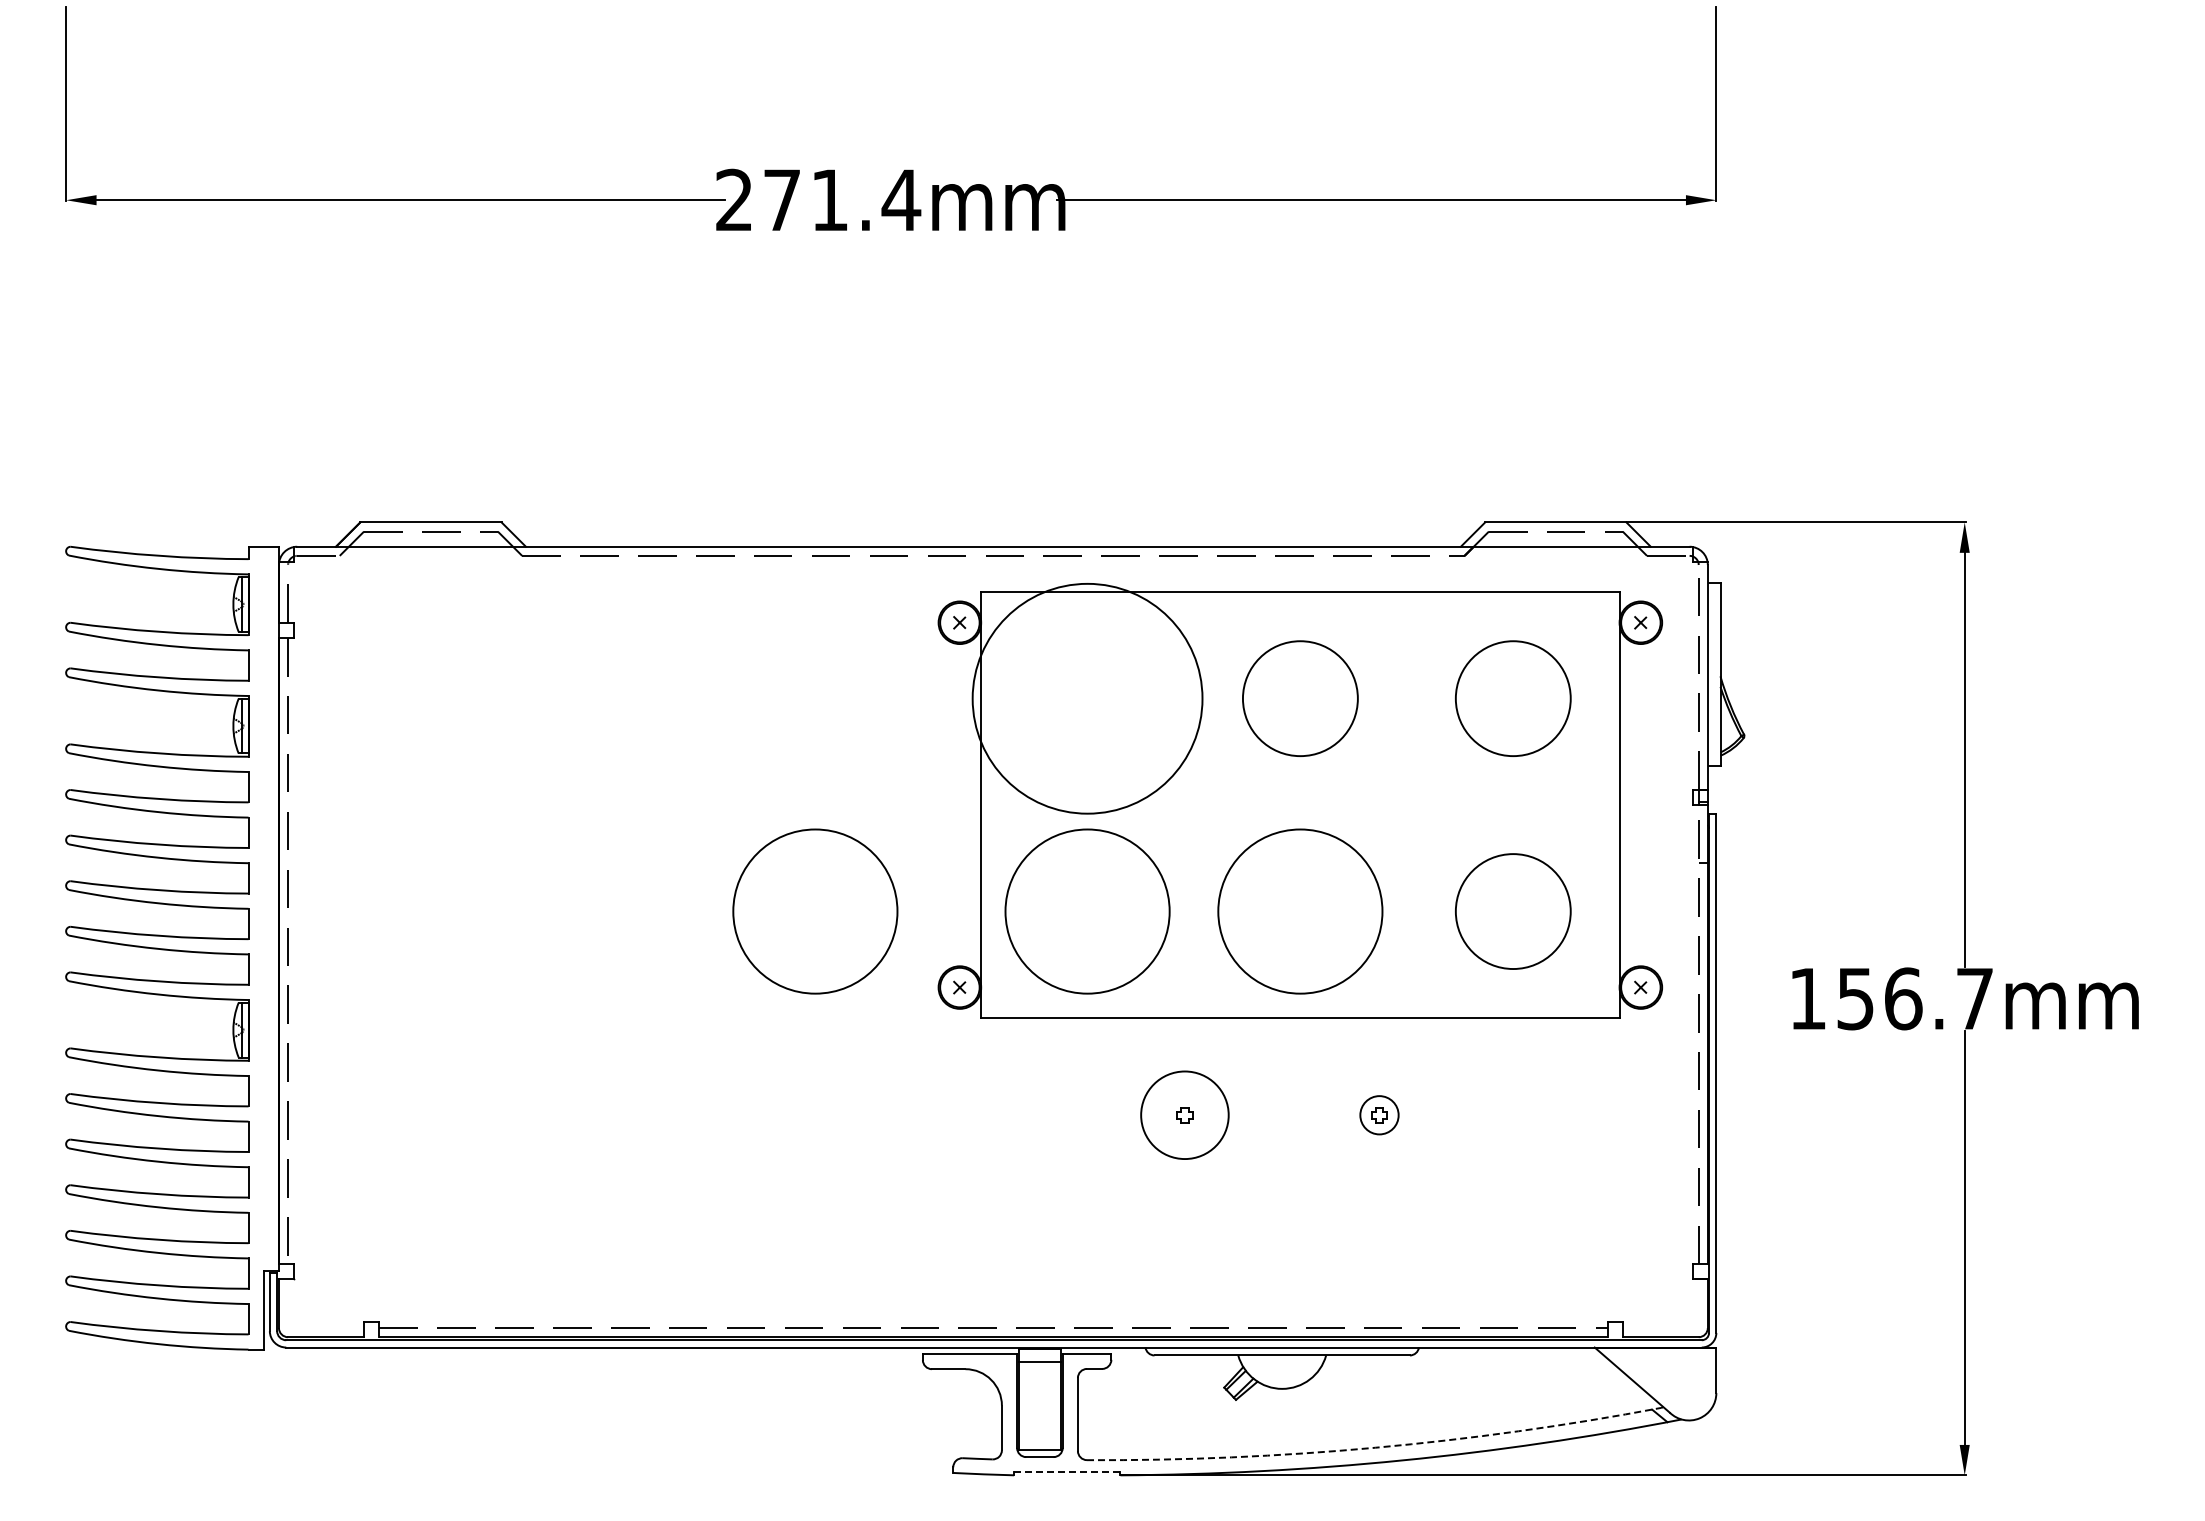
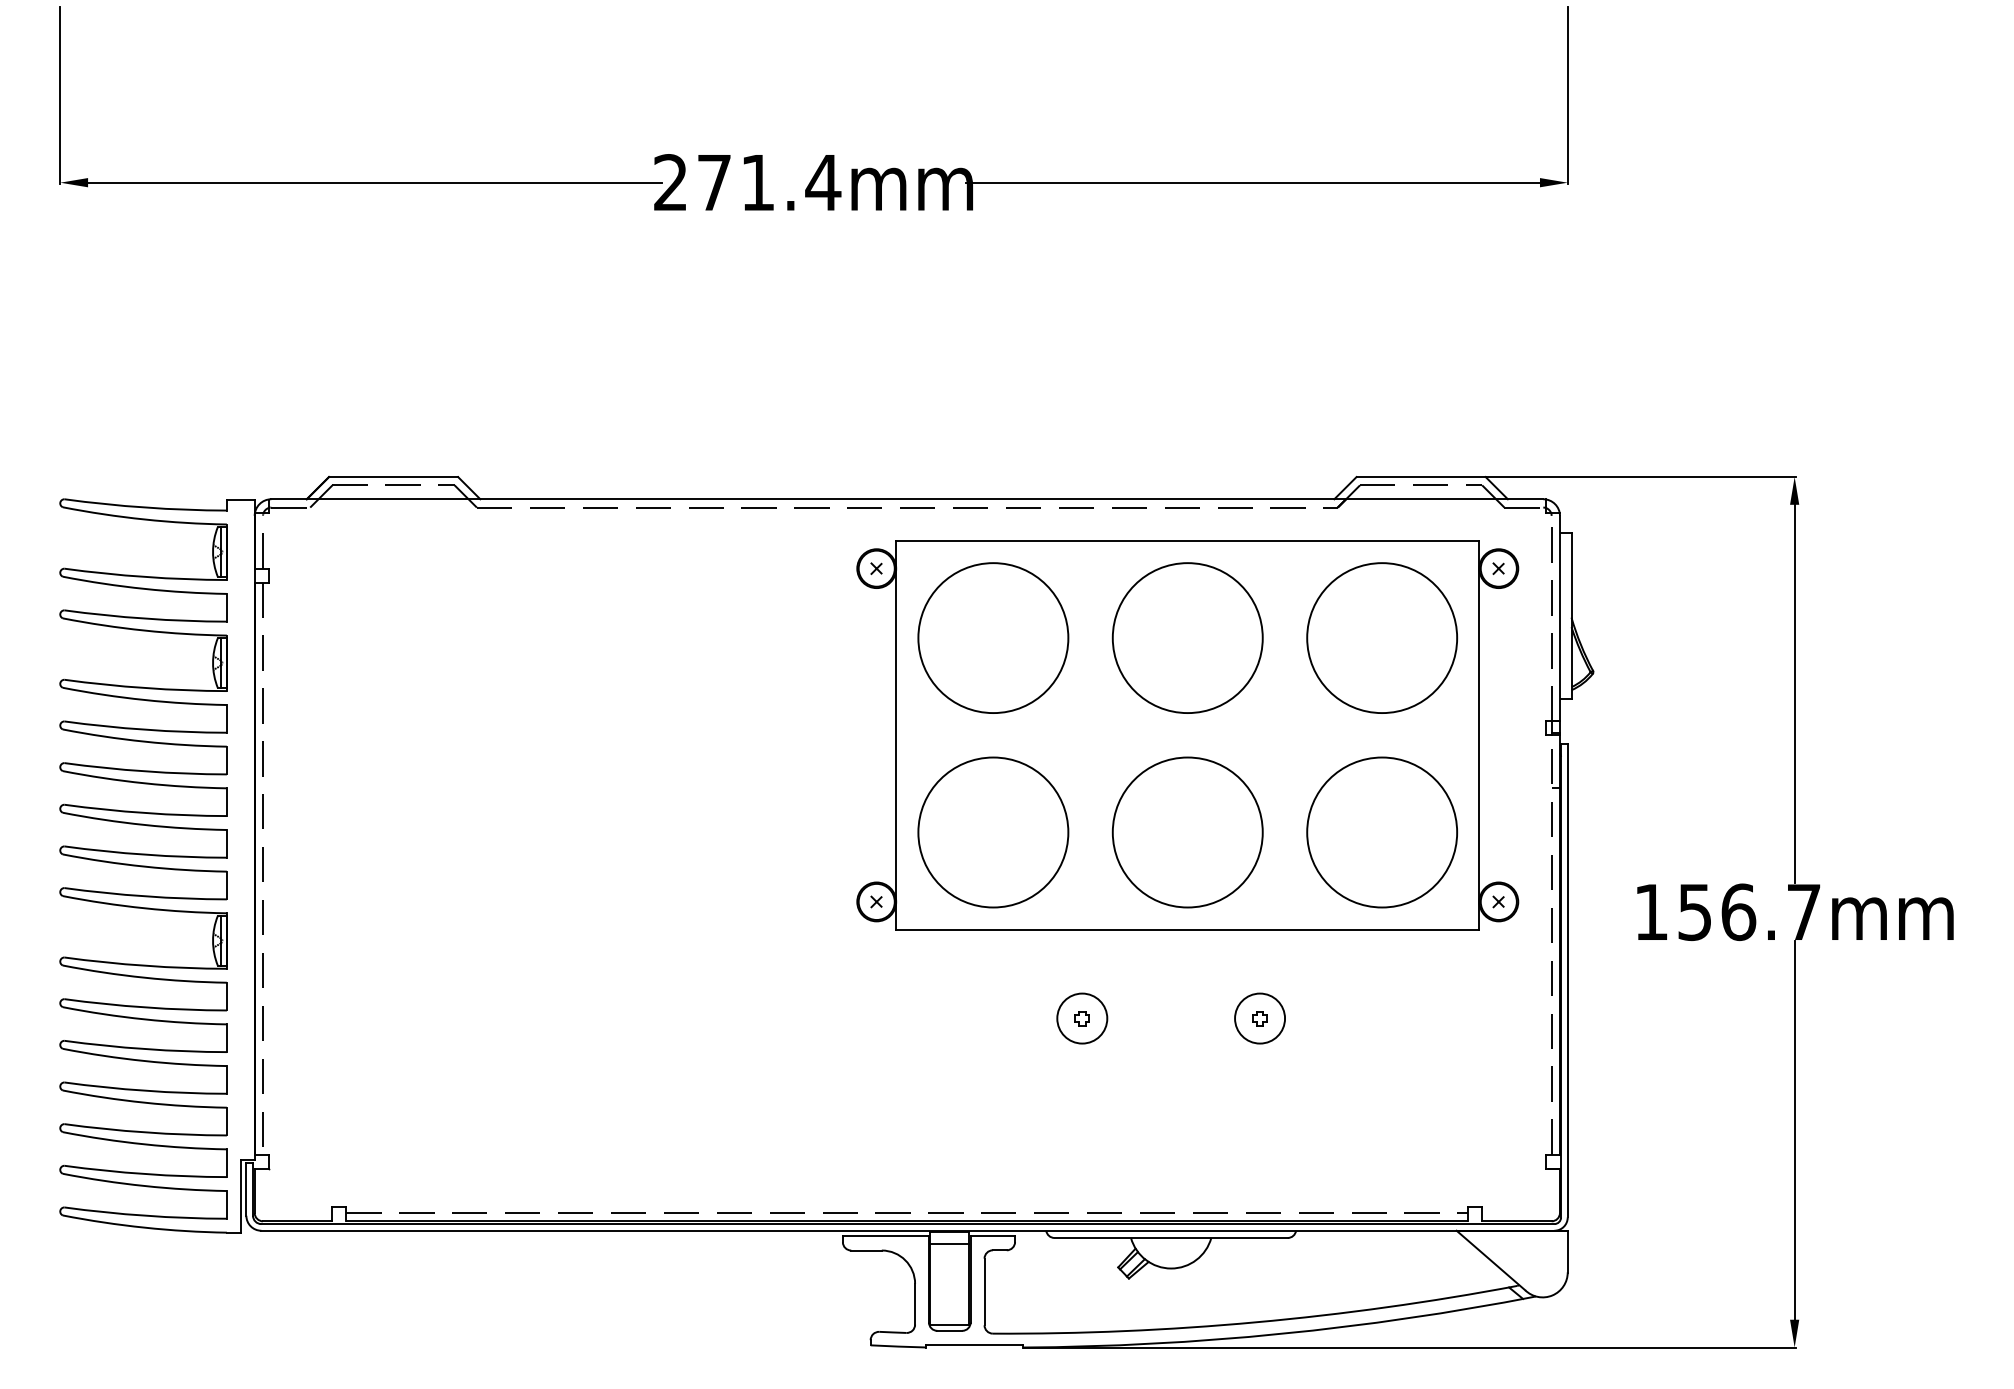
circle: (1087, 698) -> (993, 637), size x0.71
circle: (1300, 698) -> (1187, 637), size x1.43
circle: (1513, 698) -> (1382, 637), size x1.43
circle: (815, 911) -> (744, 832), removed
circle: (1513, 911) -> (1382, 832), size x1.43
circle: (1184, 1114) -> (1081, 1017), size x0.62
circle: (1379, 1114) -> (1260, 1017), size x1.43
arc: (1375, 1447) -> (1256, 1322), dashed -> solid
line: (1067, 1472) -> (975, 1344), dashed -> solid

